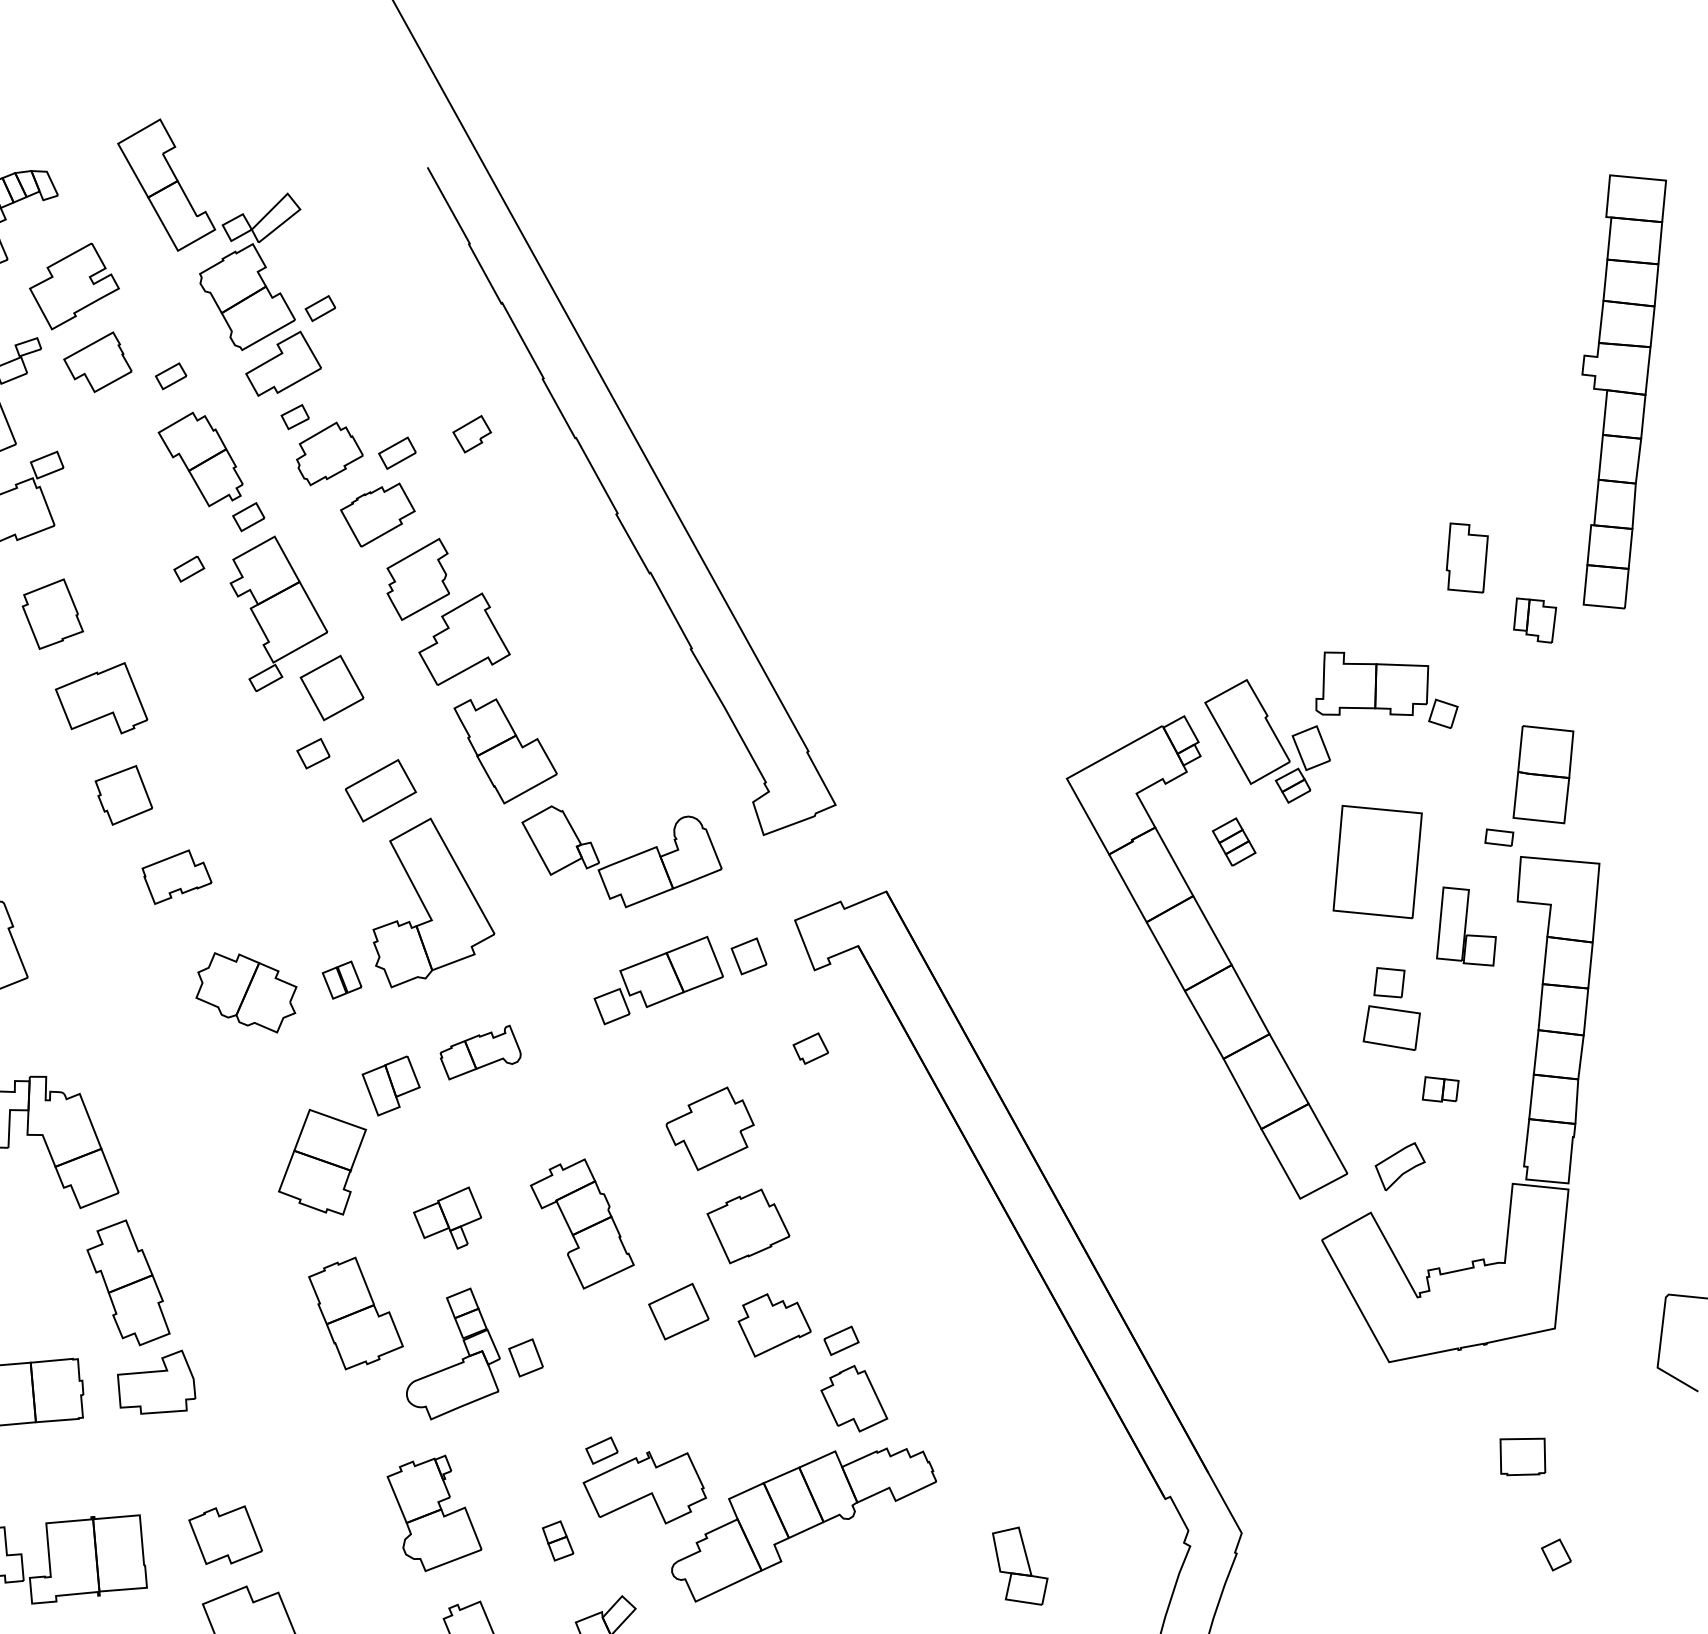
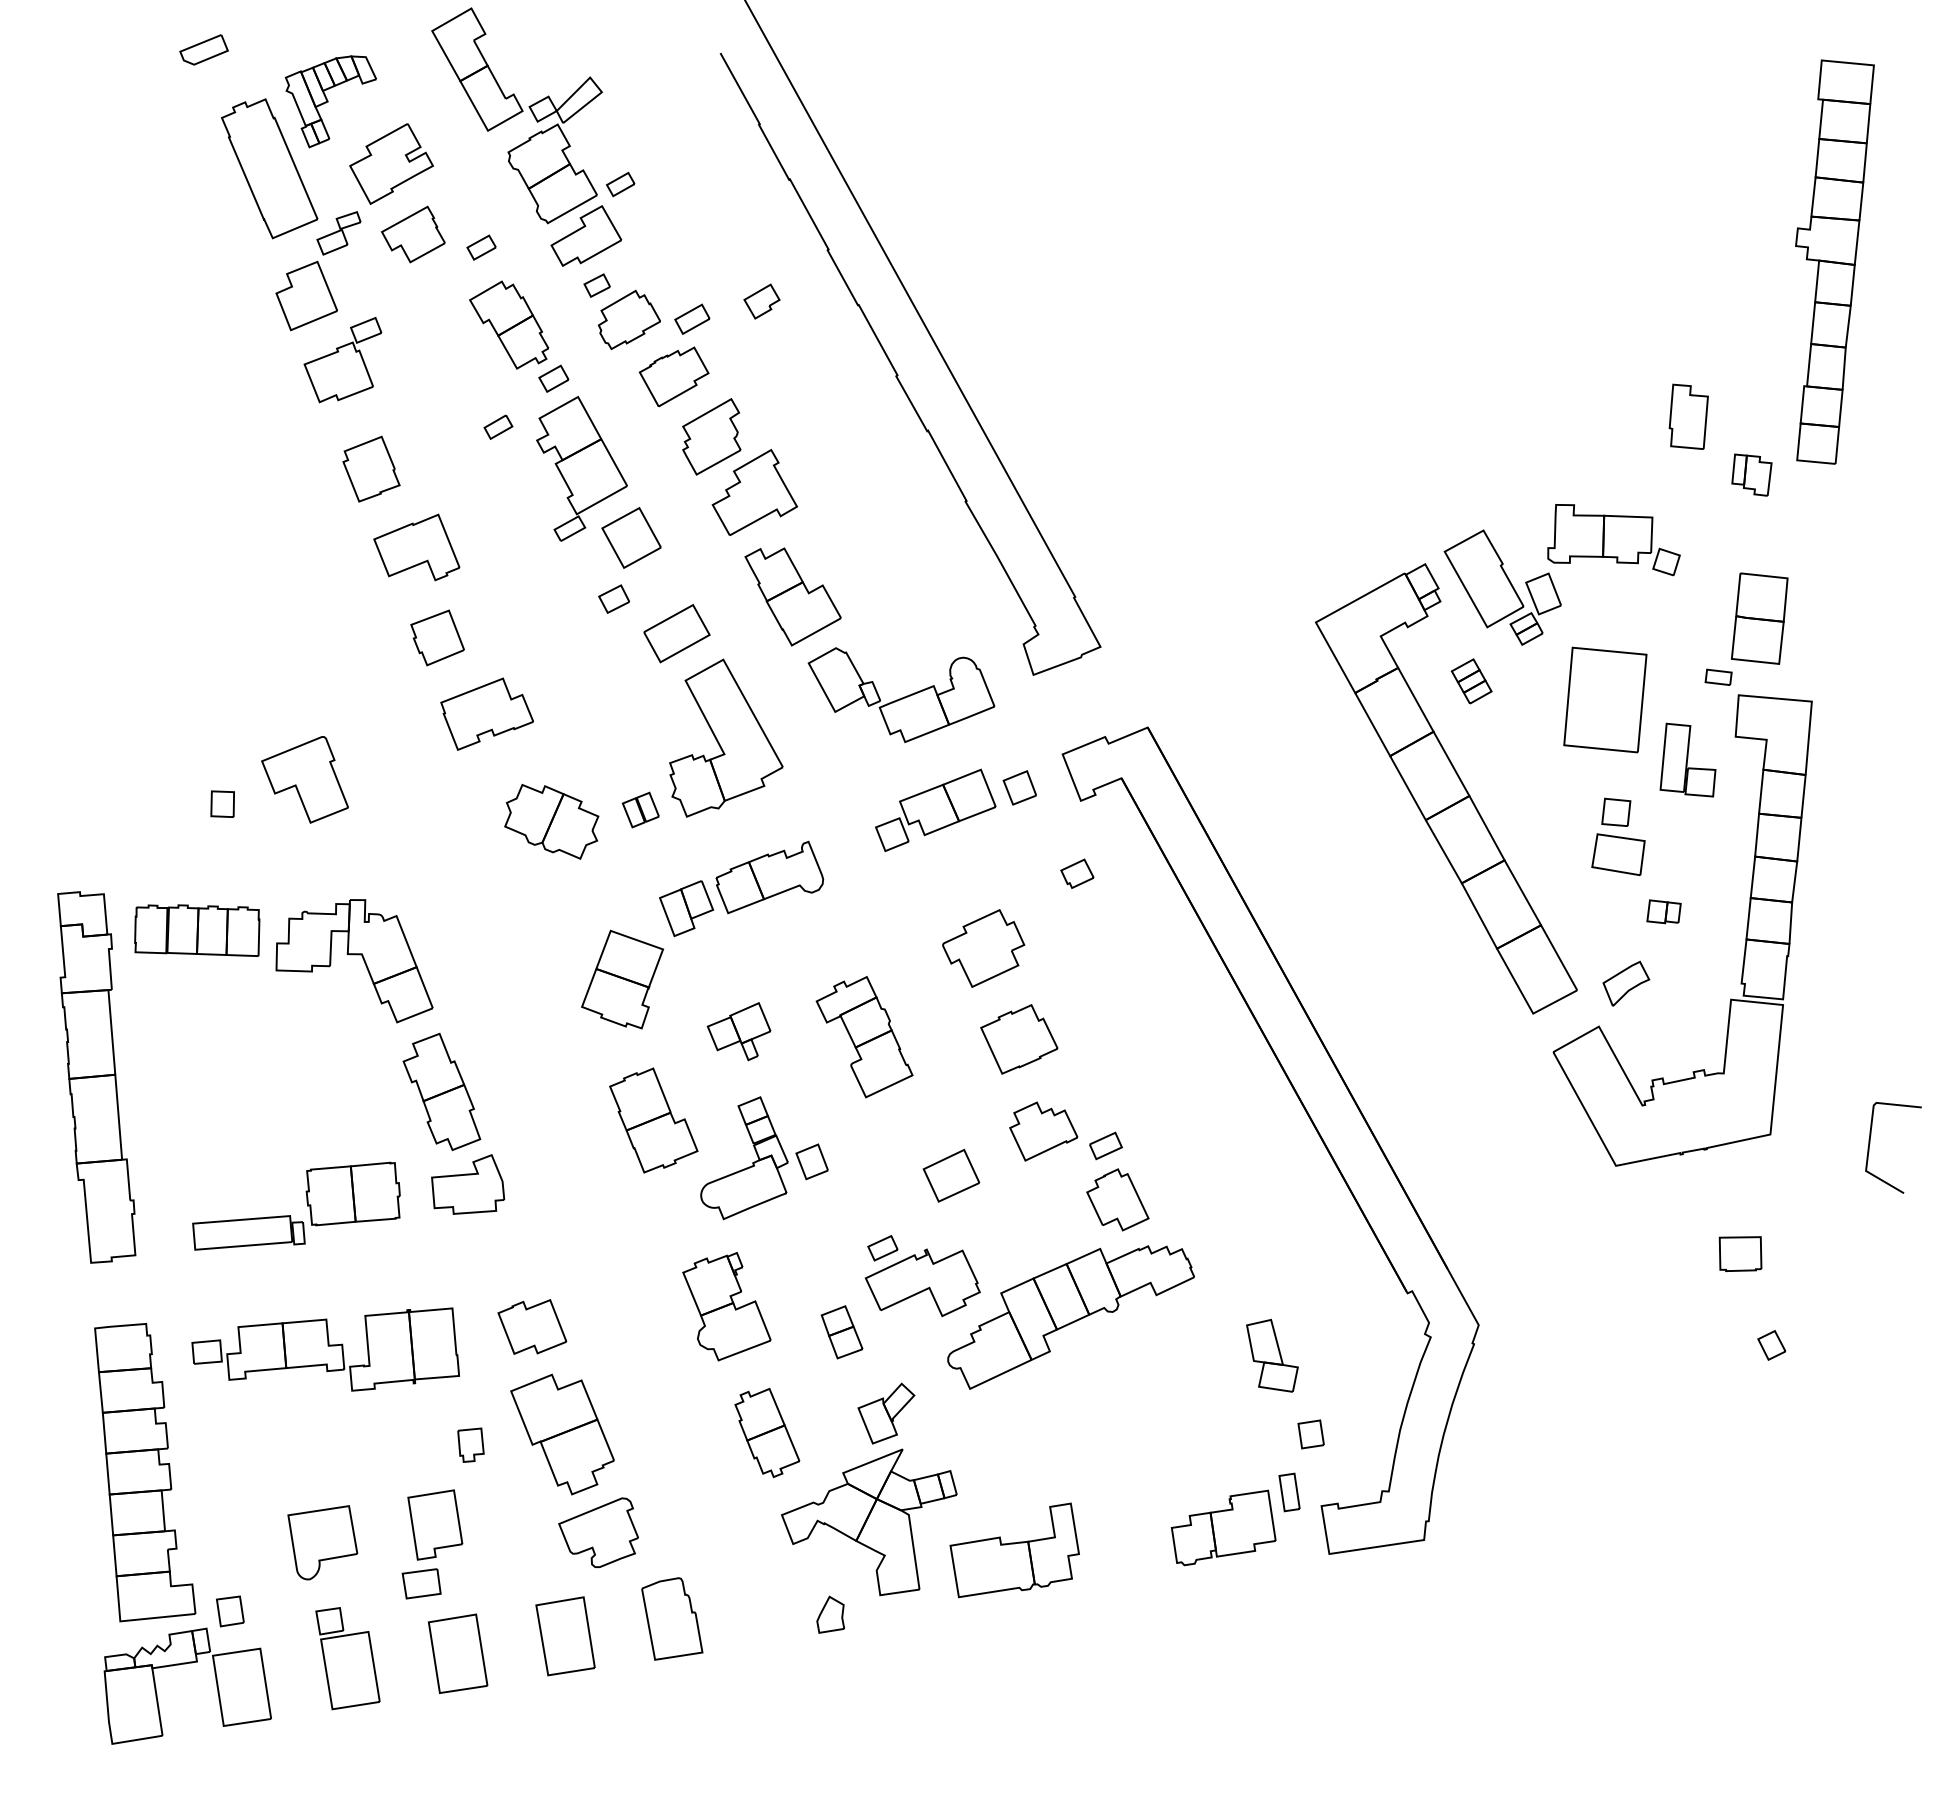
part: (176, 876) -> (486, 713), size x1.43
part: (480, 1052) -> (769, 877), size x1.43
part: (678, 1311) -> (951, 1175), moved
part: (557, 1541) -> (841, 1332), size x1.43

